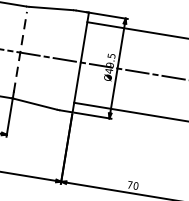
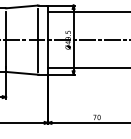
line: (21, 51) -> (6, 39), dashed -> solid
line: (66, 60) -> (38, 40), added

